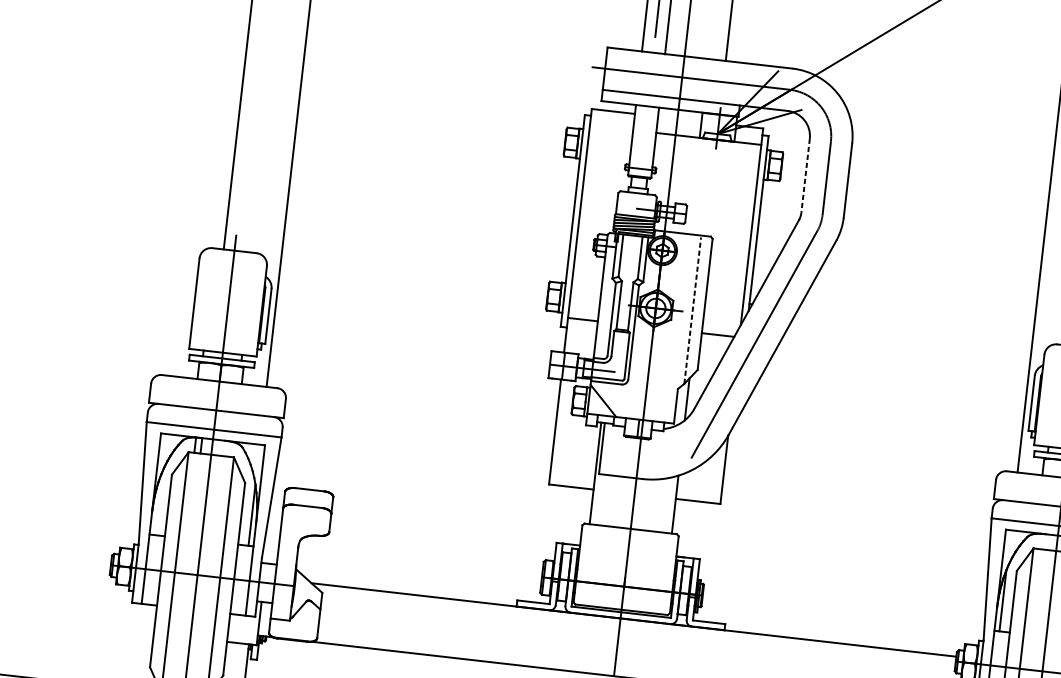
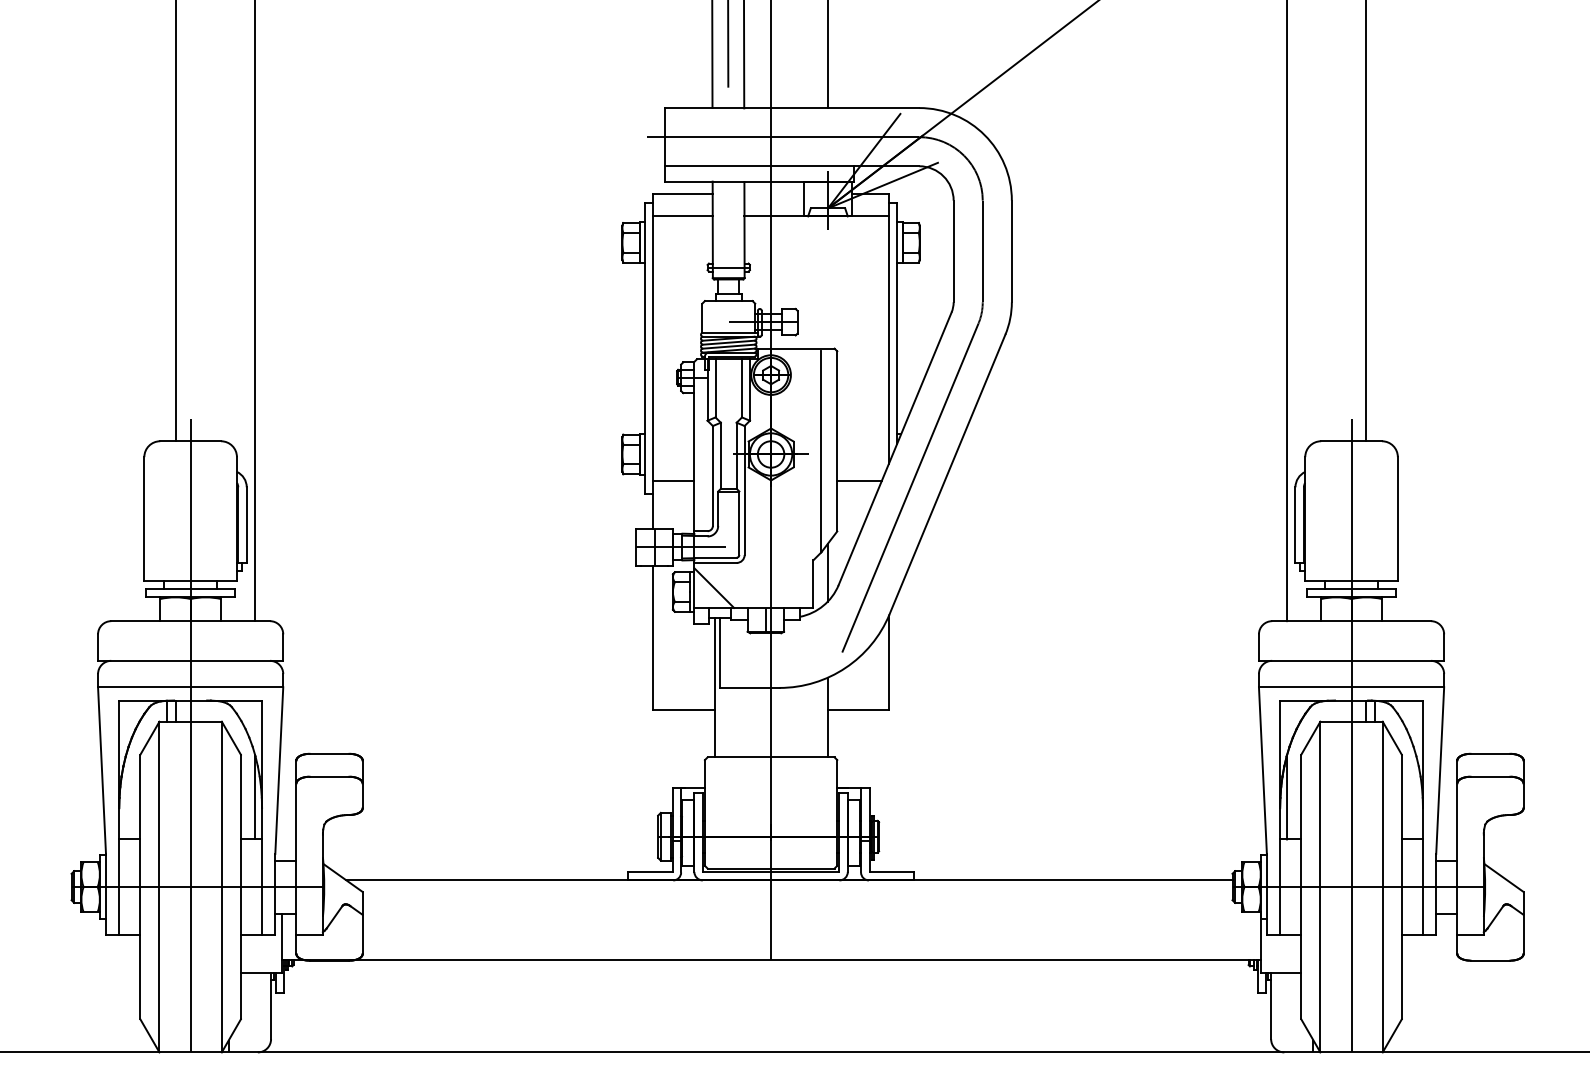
line: (611, 127) -> (682, 216), added
line: (805, 175) -> (953, 251), dashed -> solid
line: (692, 310) -> (821, 451), dashed -> solid

